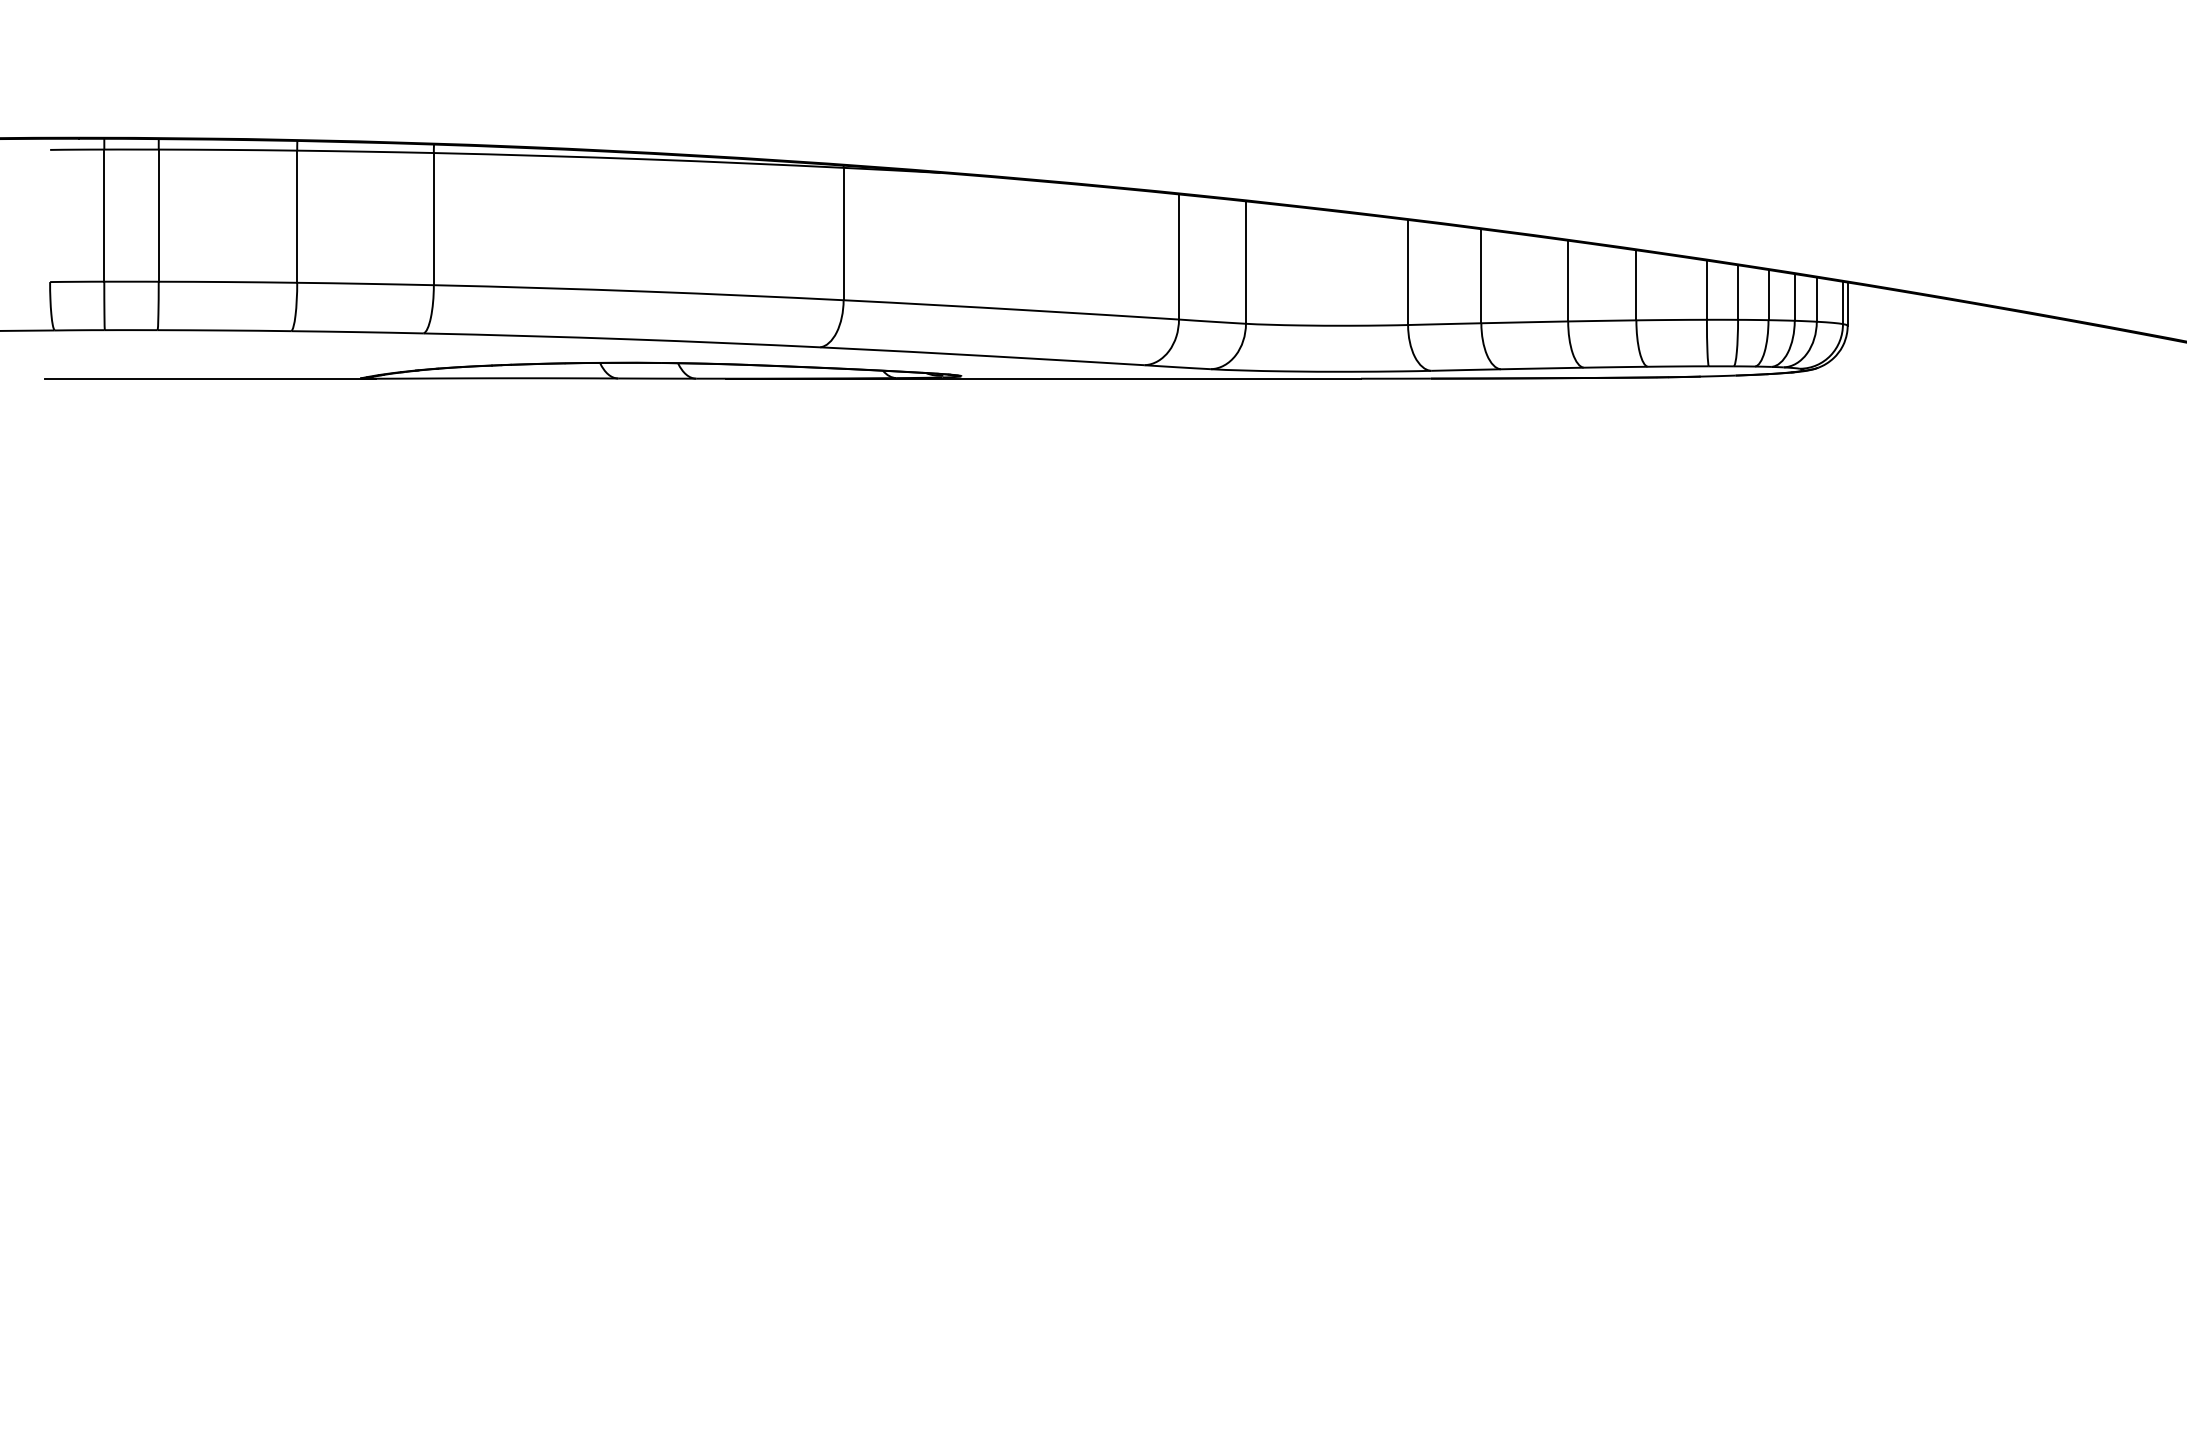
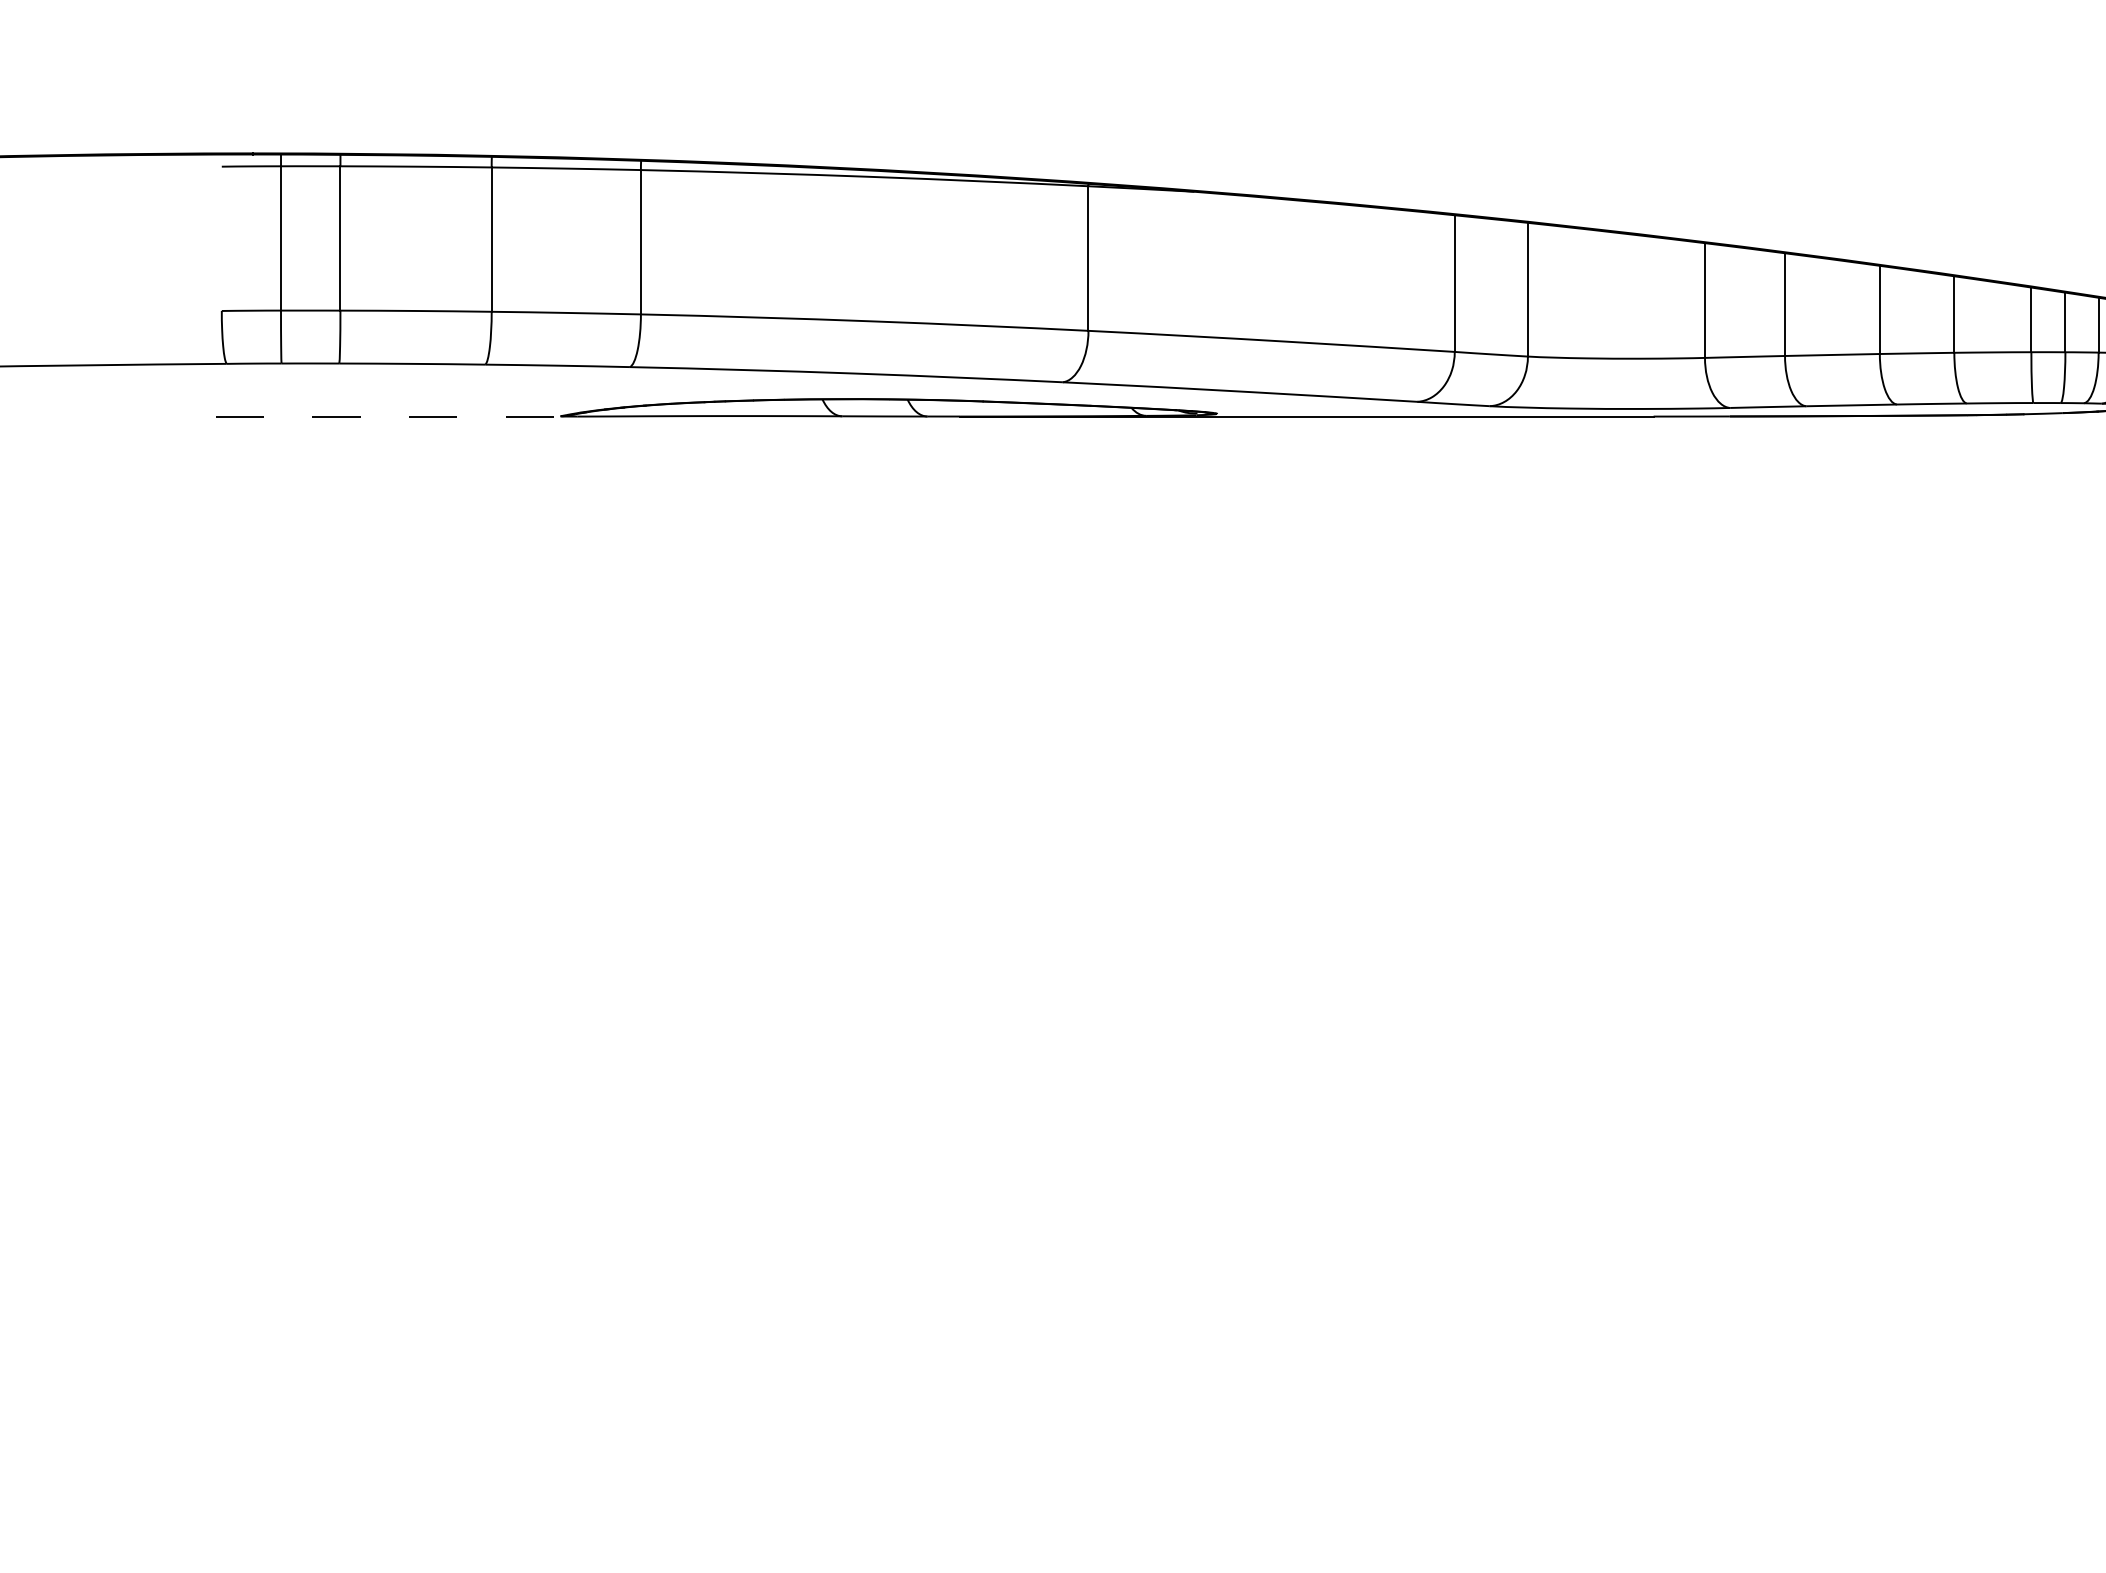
line: (210, 378) -> (396, 416), solid -> dashed

